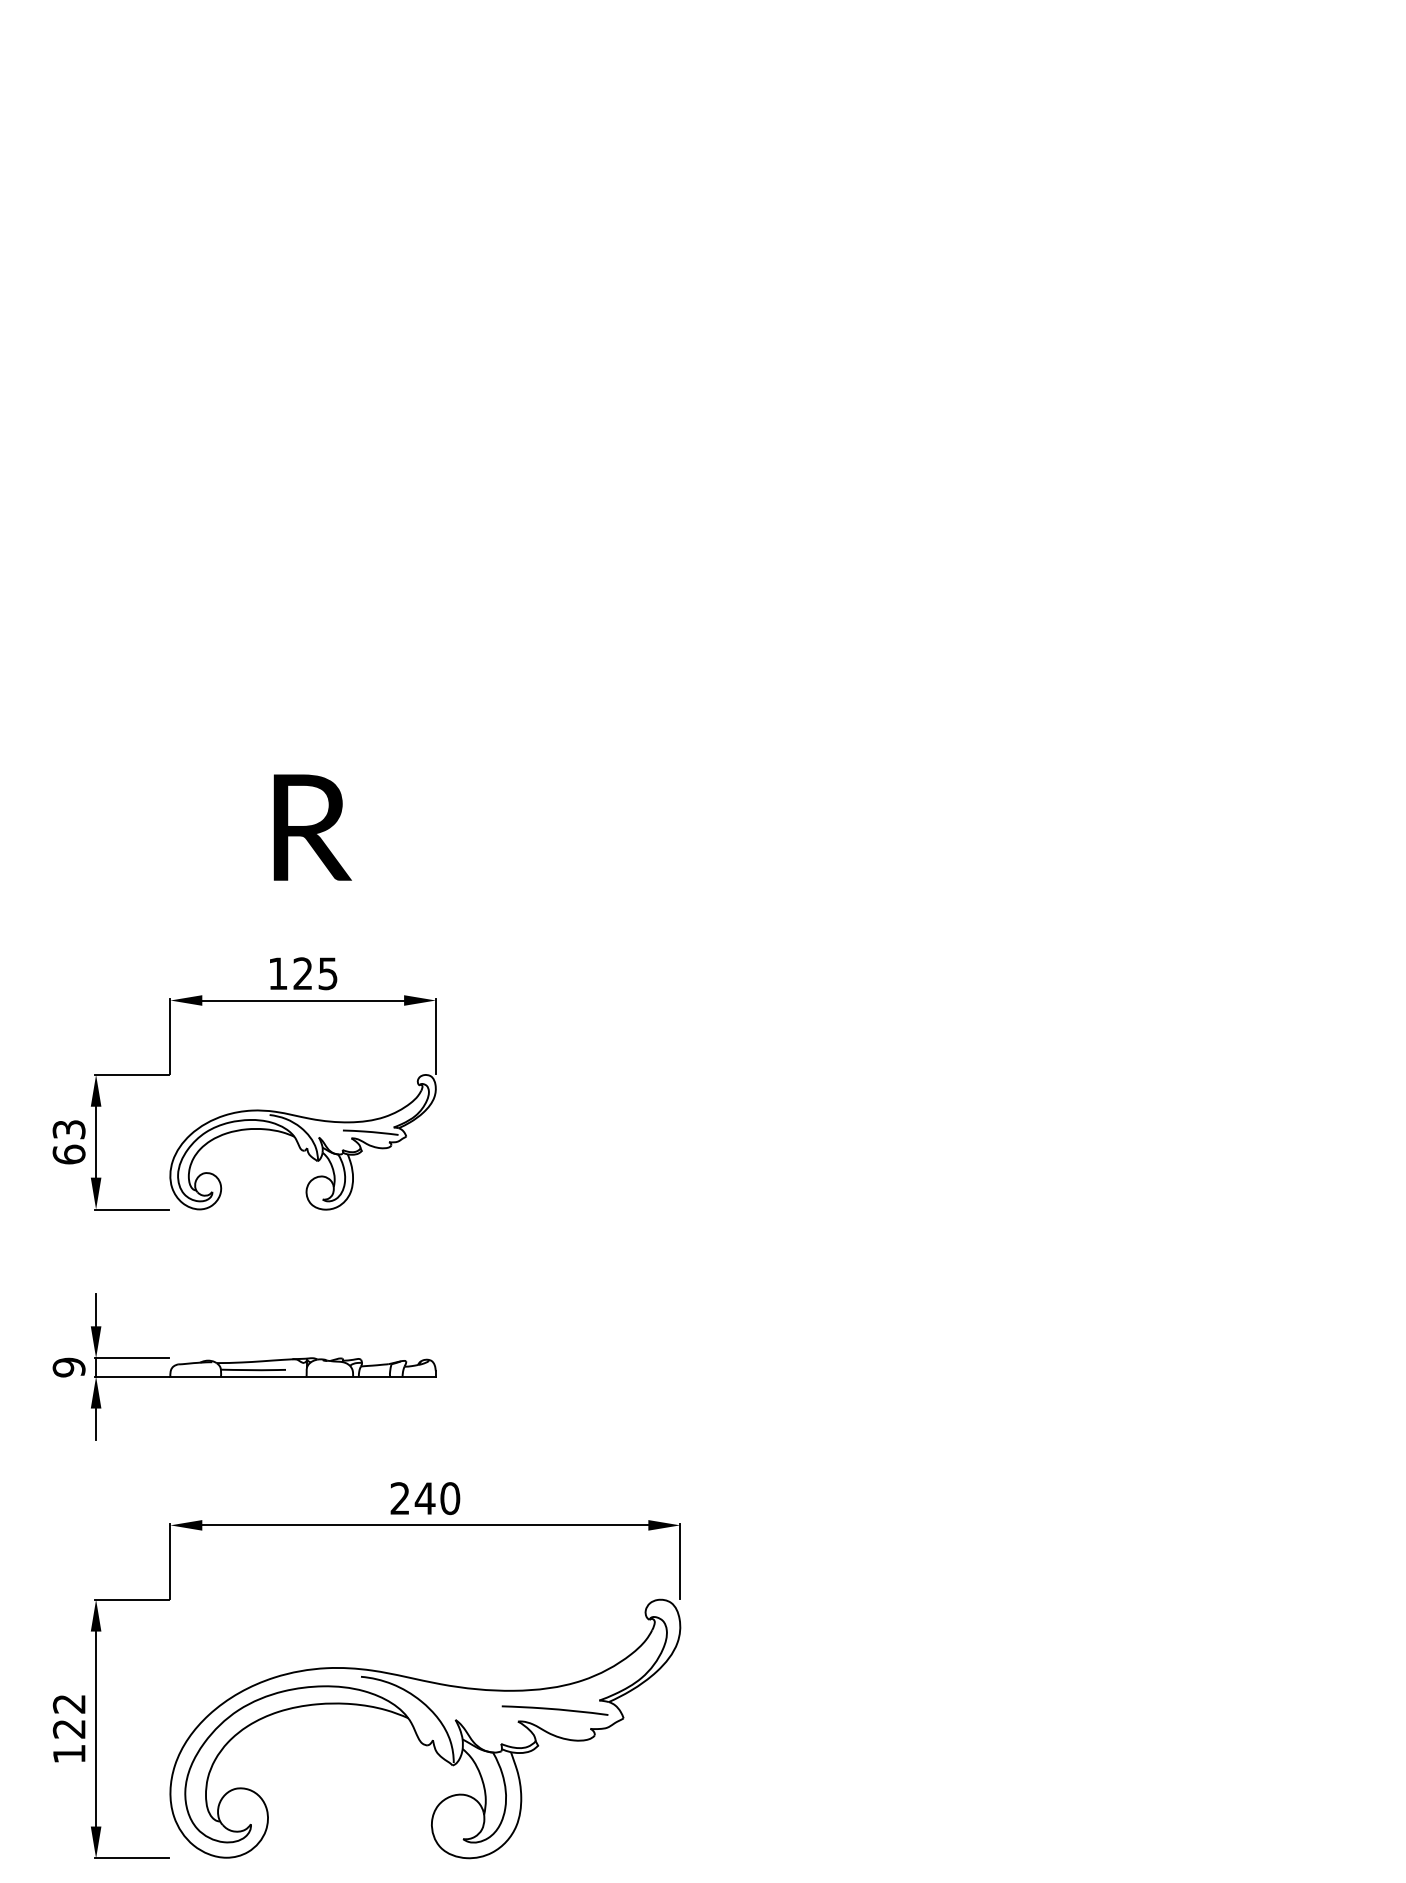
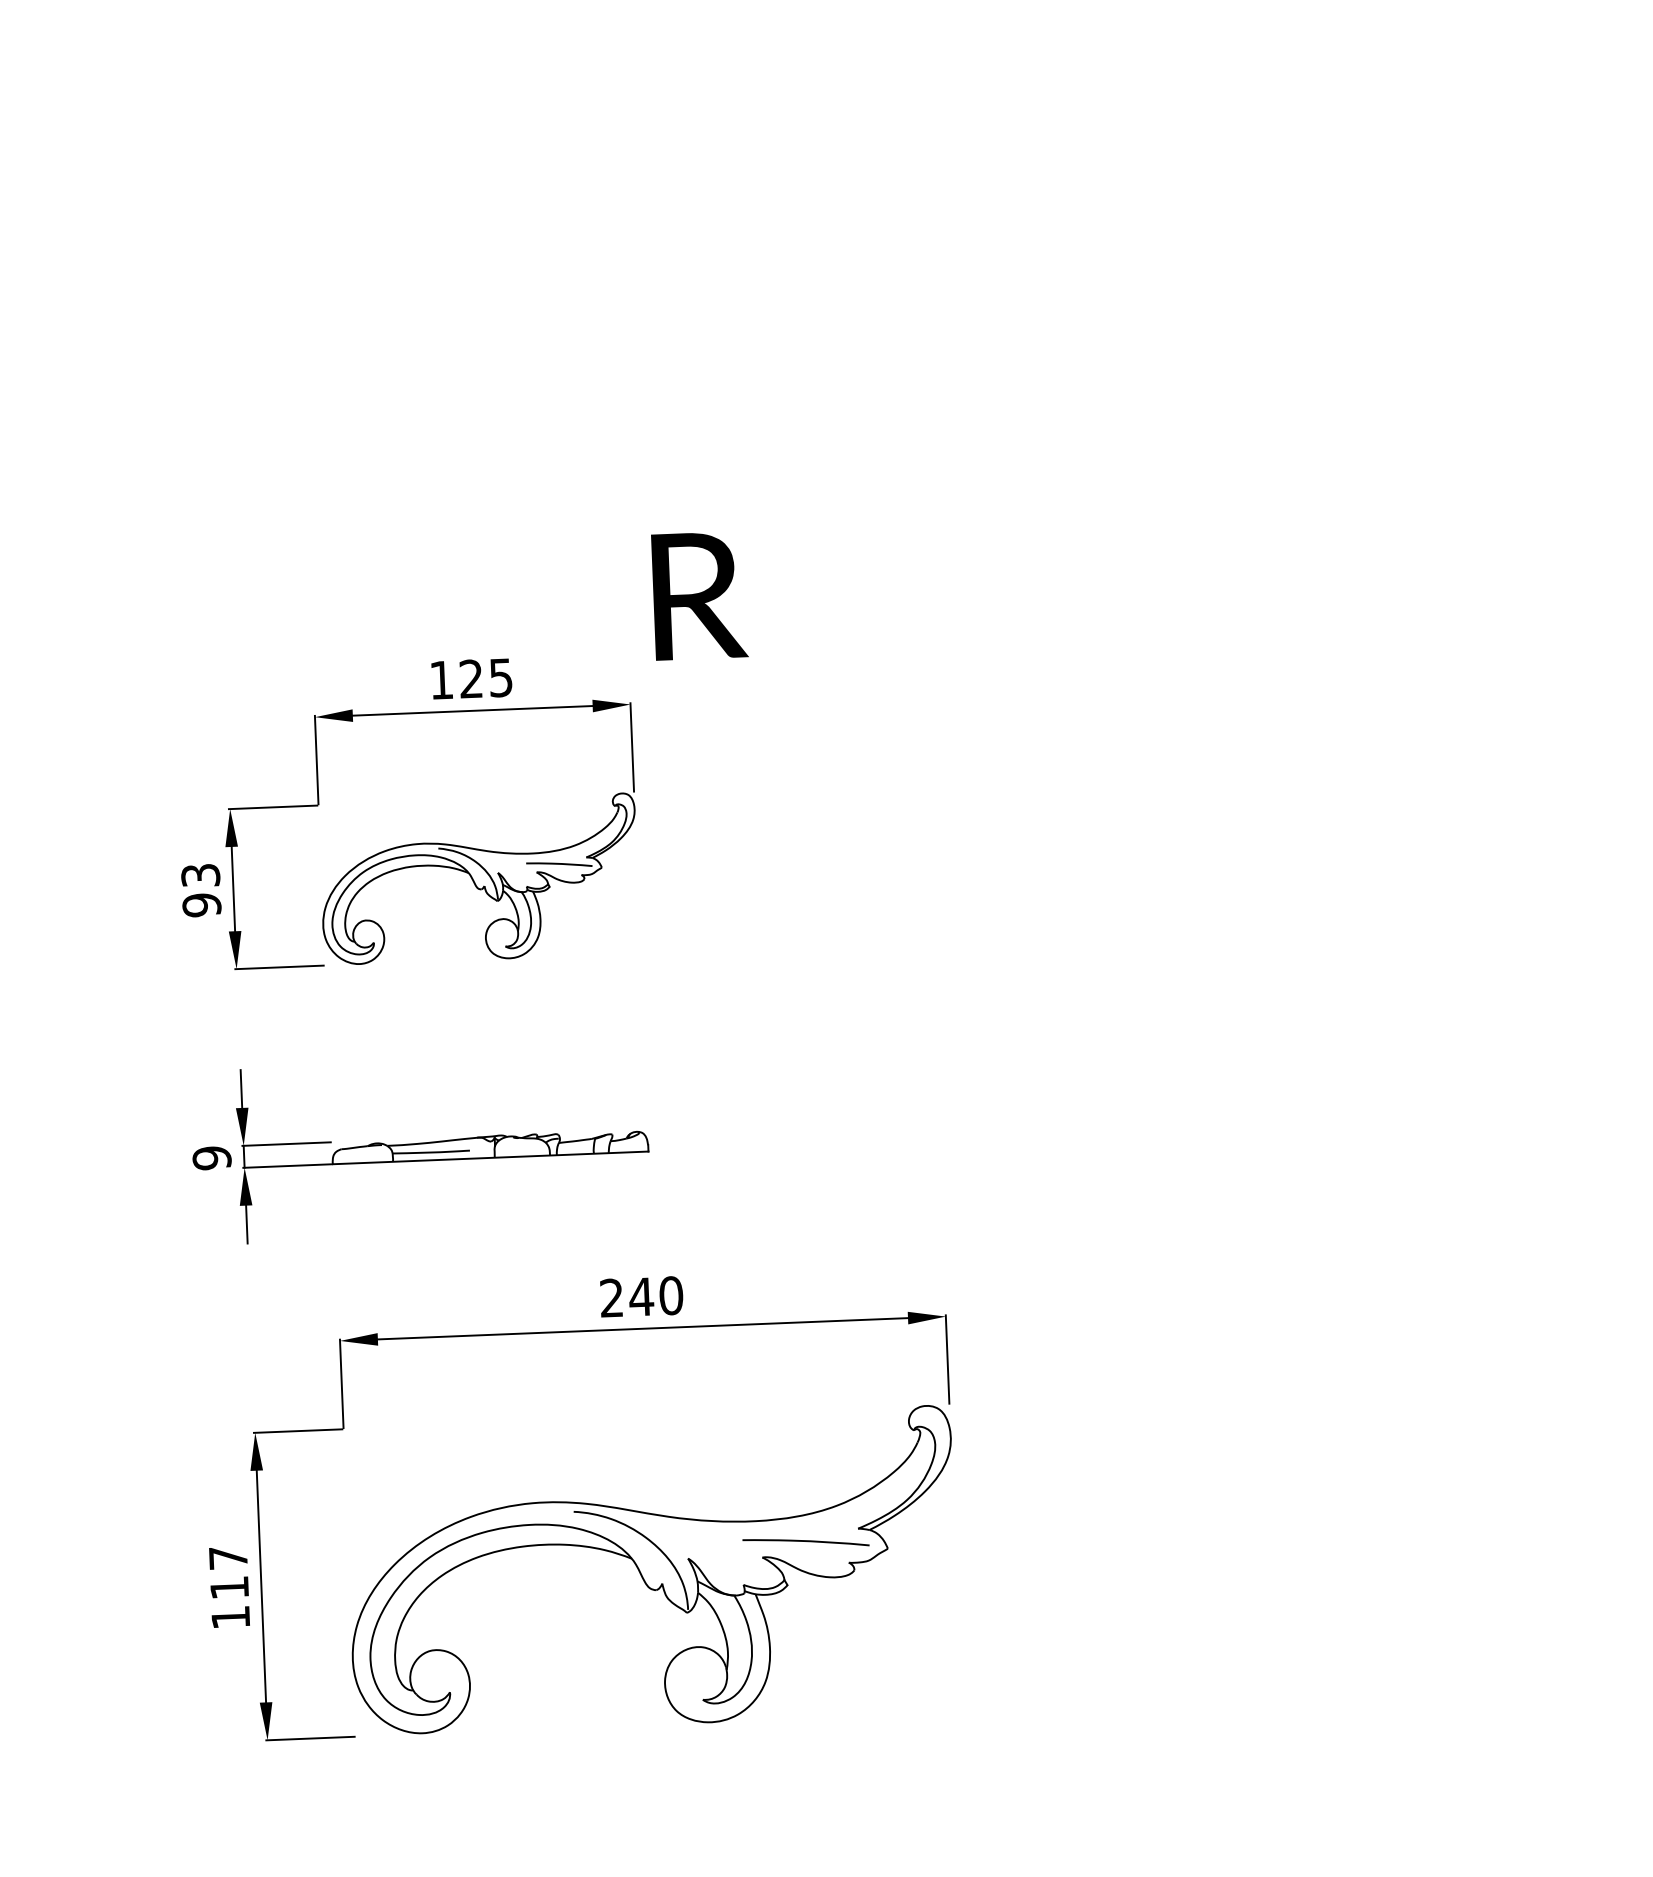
text: (312, 827) -> (699, 595), moved
text: (68, 1154) -> (201, 905), 63 -> 93
text: (68, 1716) -> (228, 1572), 122 -> 117

